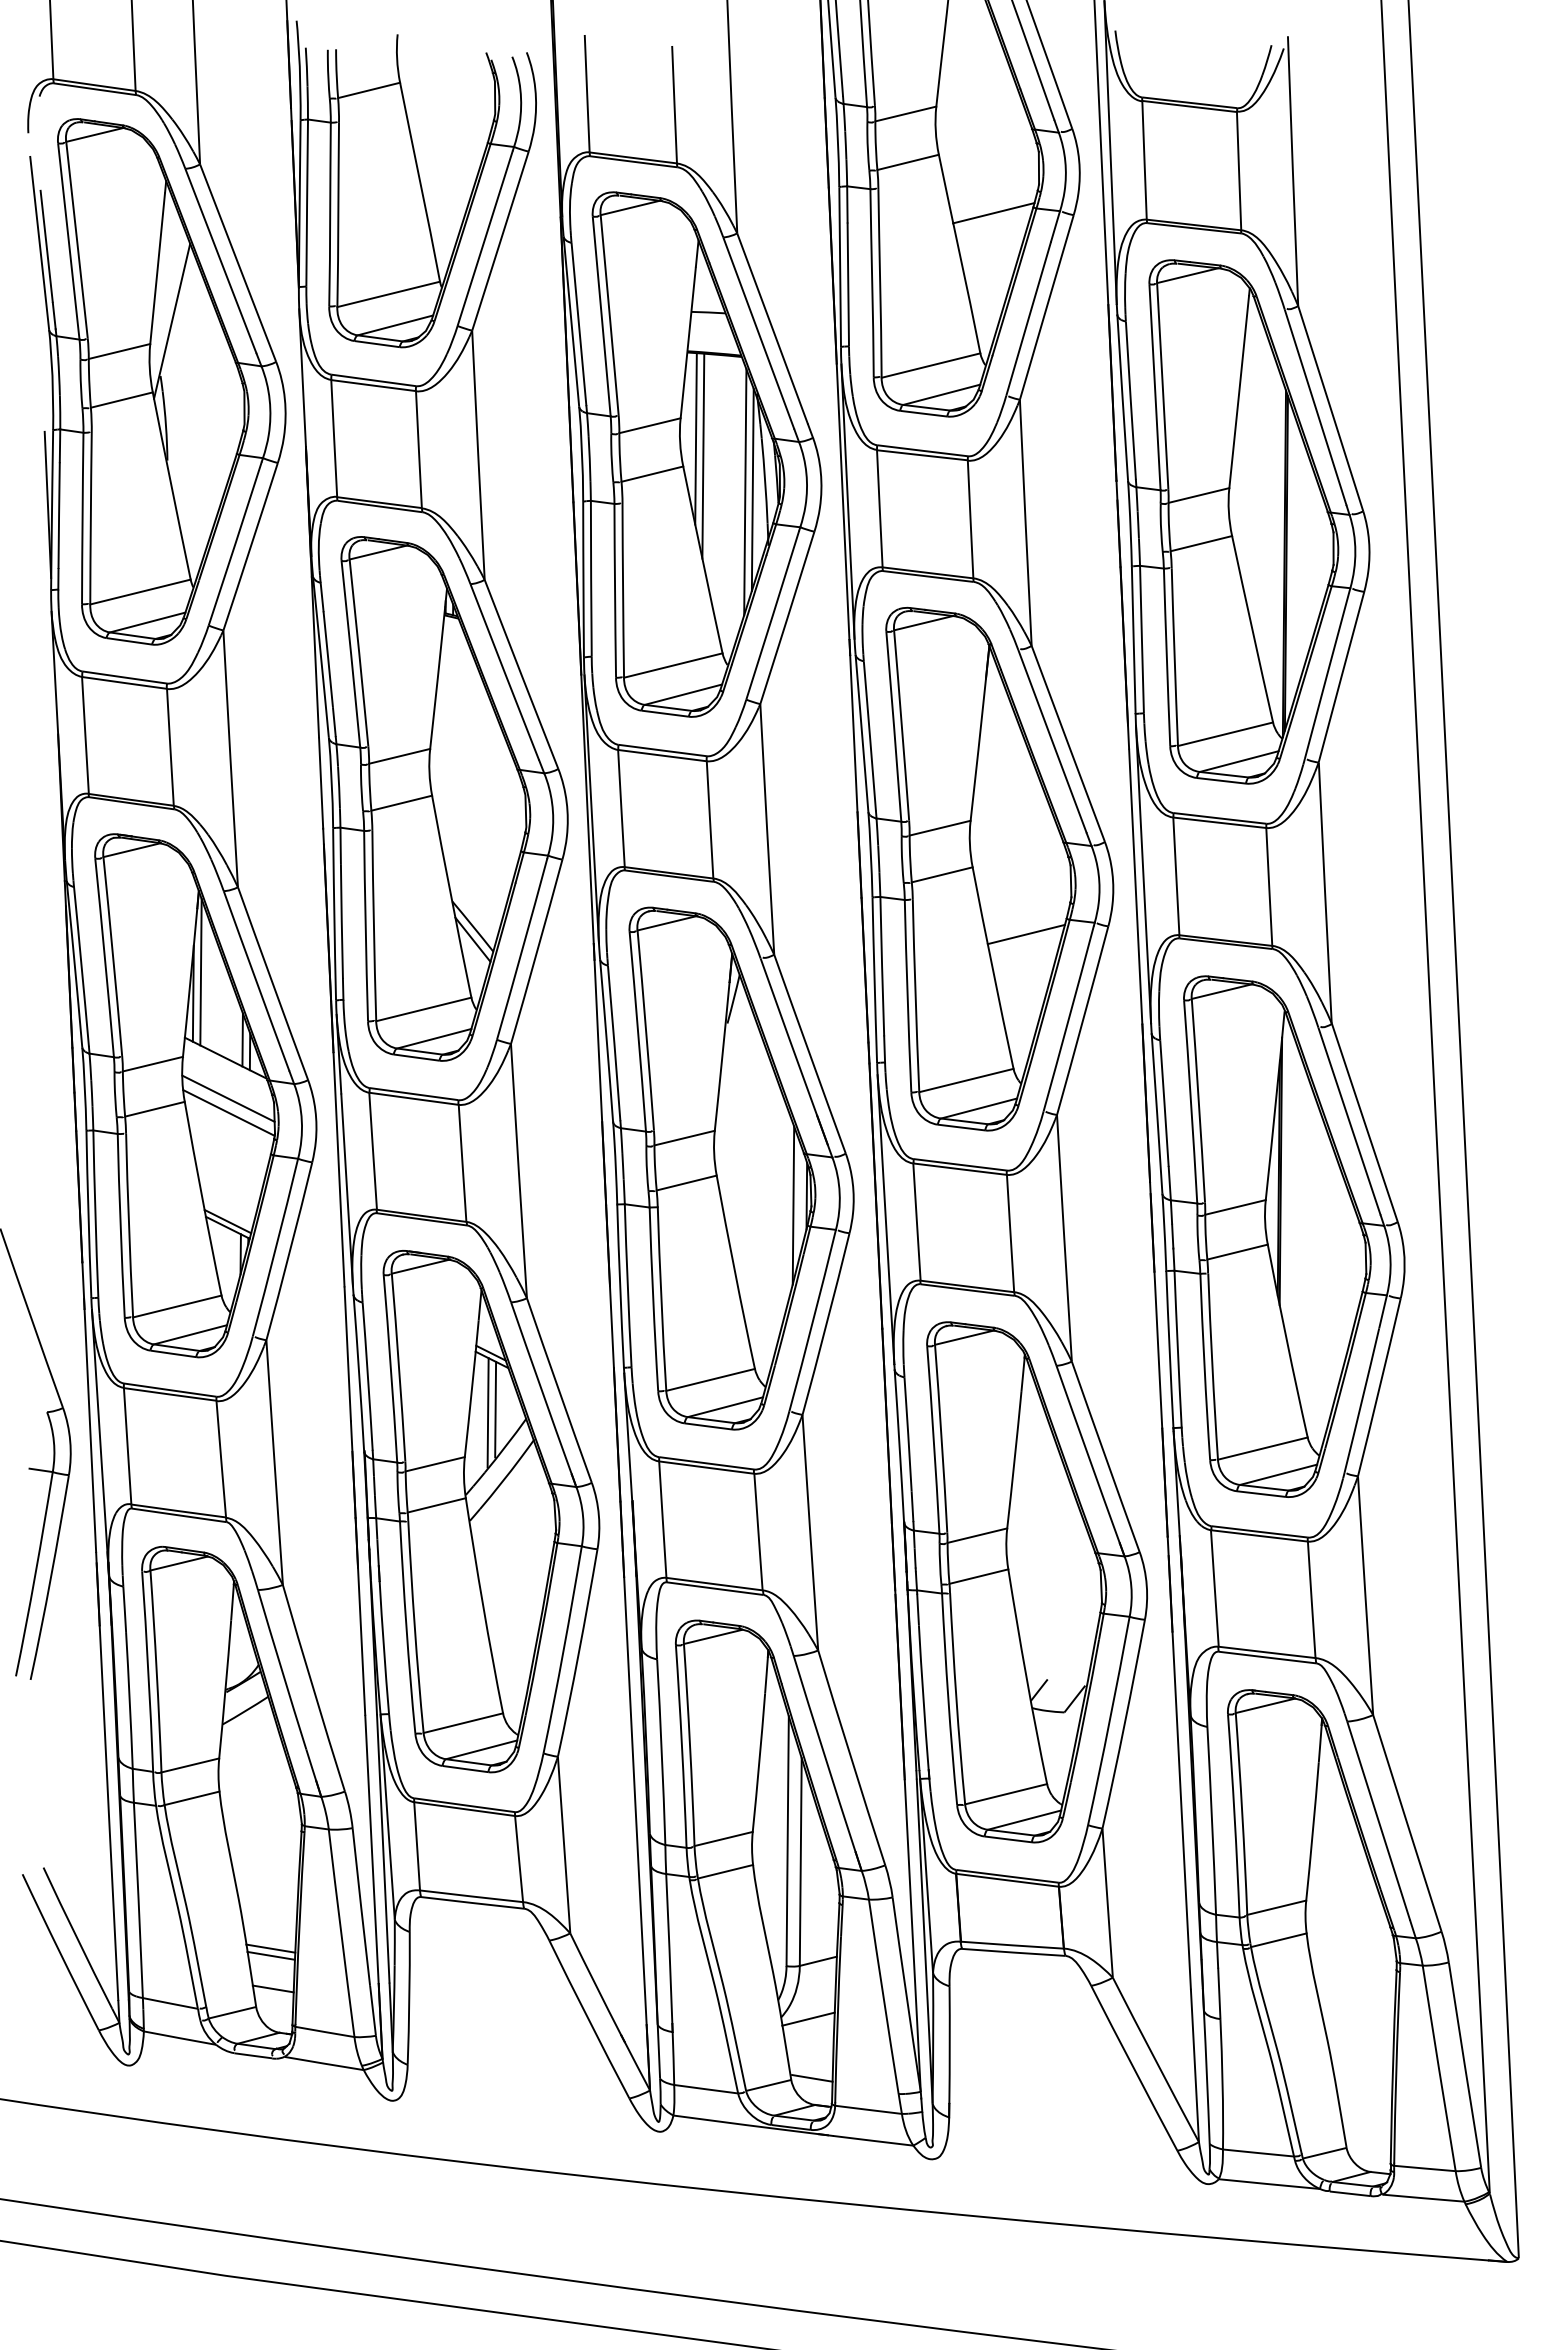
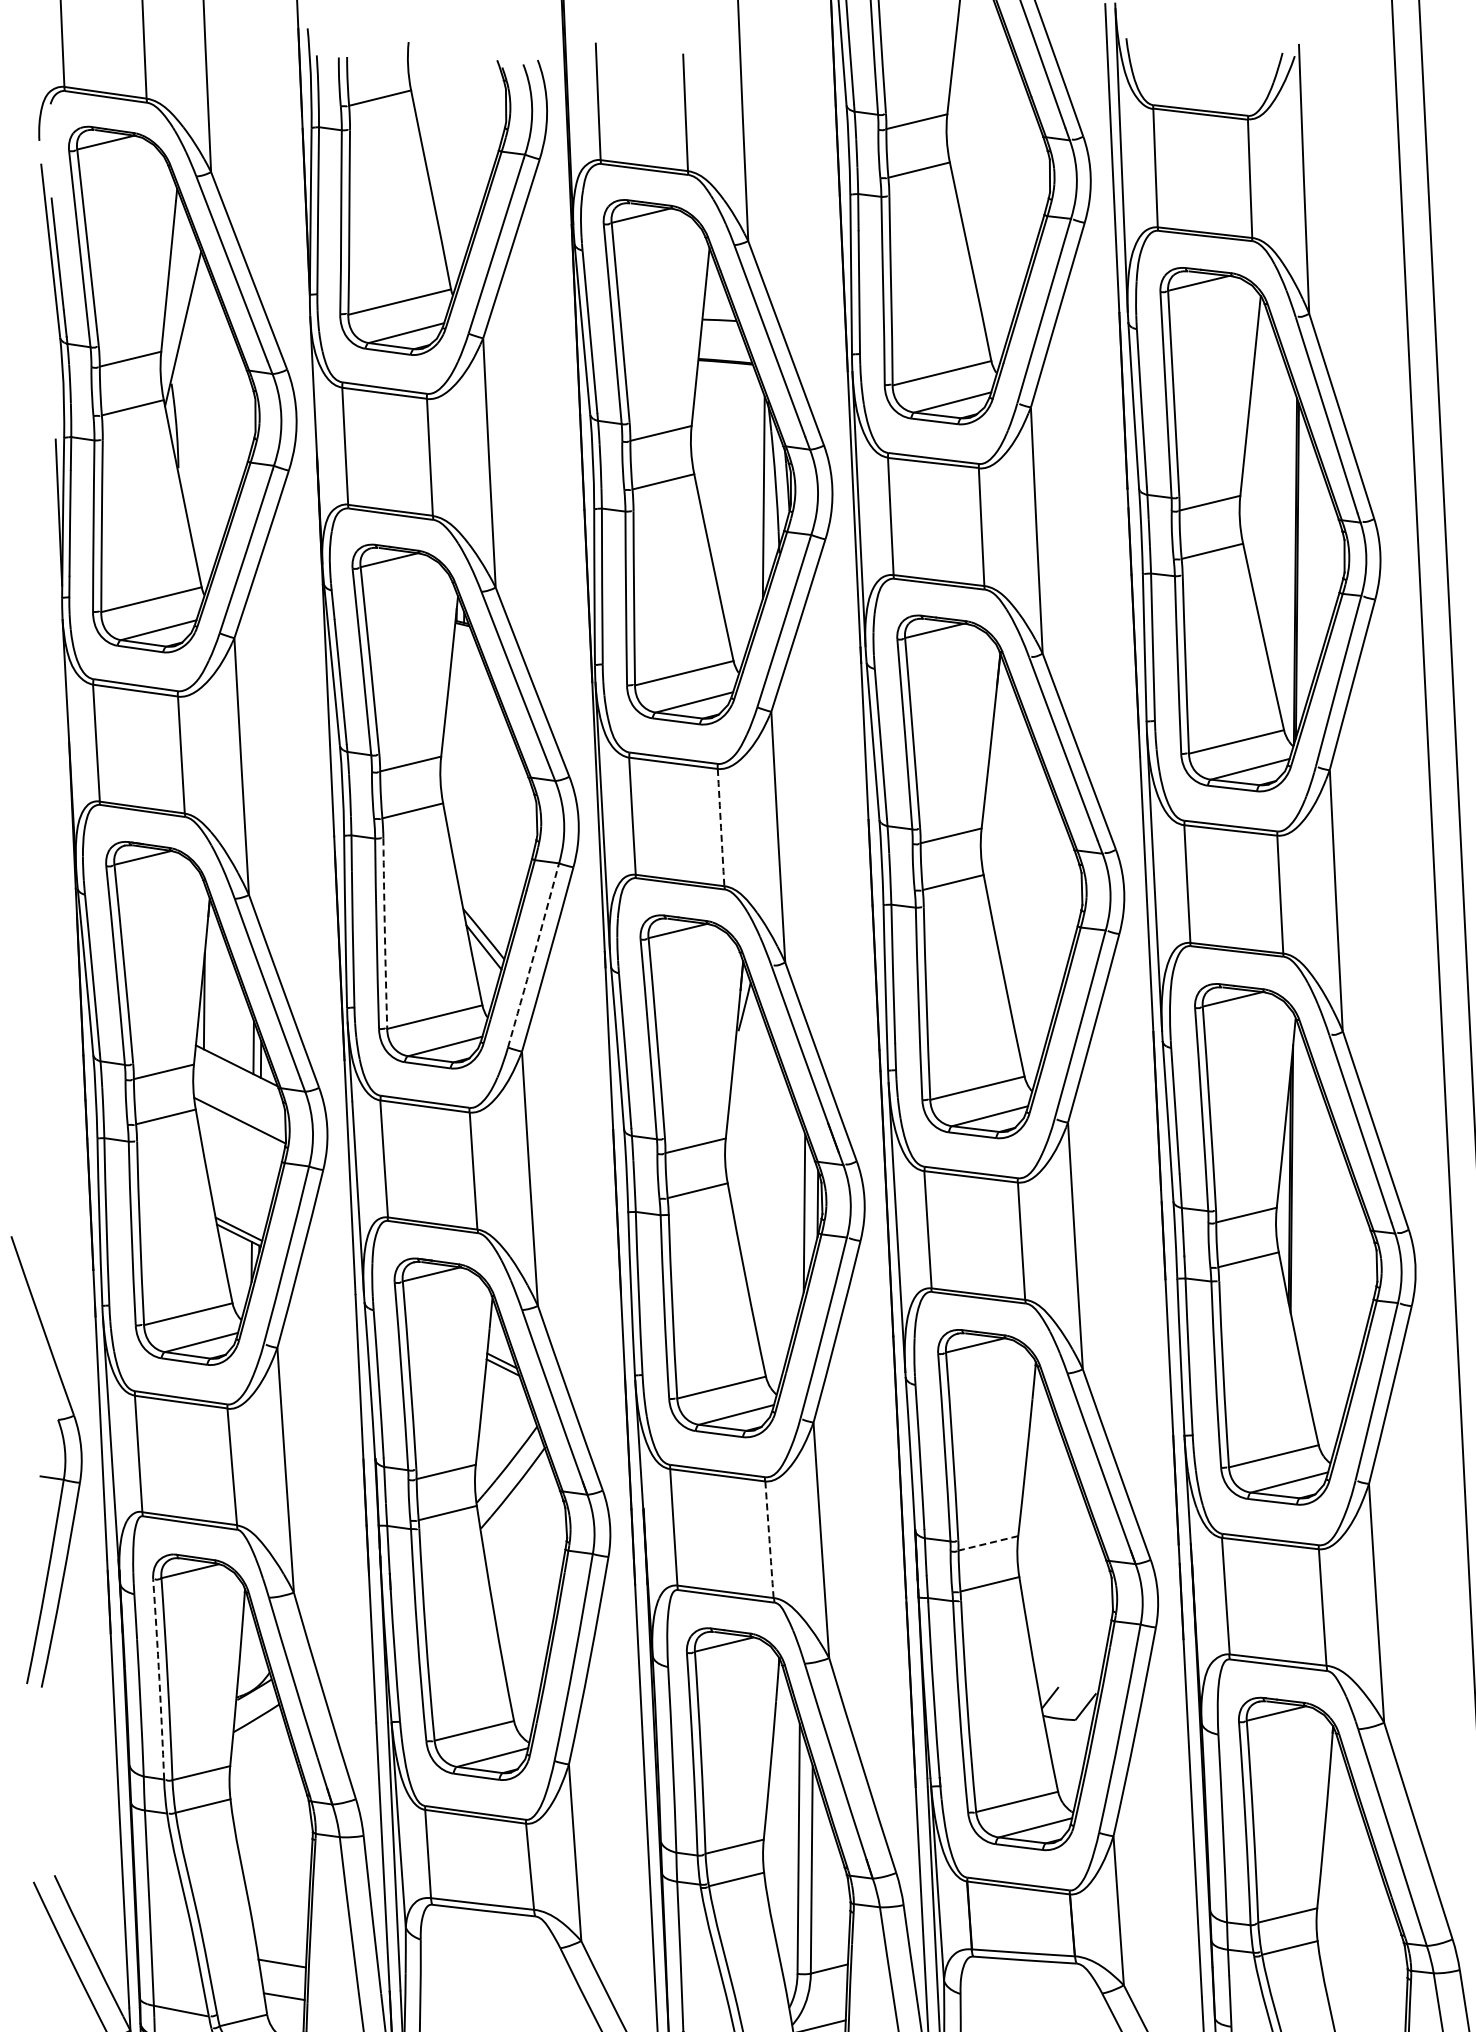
line: (993, 213) -> (1004, 221), removed
line: (695, 438) -> (706, 446), removed
line: (703, 456) -> (714, 464), removed
line: (745, 492) -> (756, 500), removed
arc: (710, 819) -> (721, 827), solid -> dashed
arc: (373, 926) -> (384, 934), solid -> dashed
line: (1026, 934) -> (1037, 942), removed
arc: (522, 949) -> (533, 957), solid -> dashed
line: (200, 972) -> (211, 980), removed
line: (228, 1098) -> (239, 1106), removed
line: (495, 1409) -> (506, 1417), removed
line: (487, 1412) -> (498, 1420), removed
arc: (758, 1532) -> (769, 1540), solid -> dashed
line: (977, 1535) -> (988, 1543), solid -> dashed
arc: (148, 1671) -> (159, 1679), solid -> dashed
line: (270, 1948) -> (281, 1956), removed

